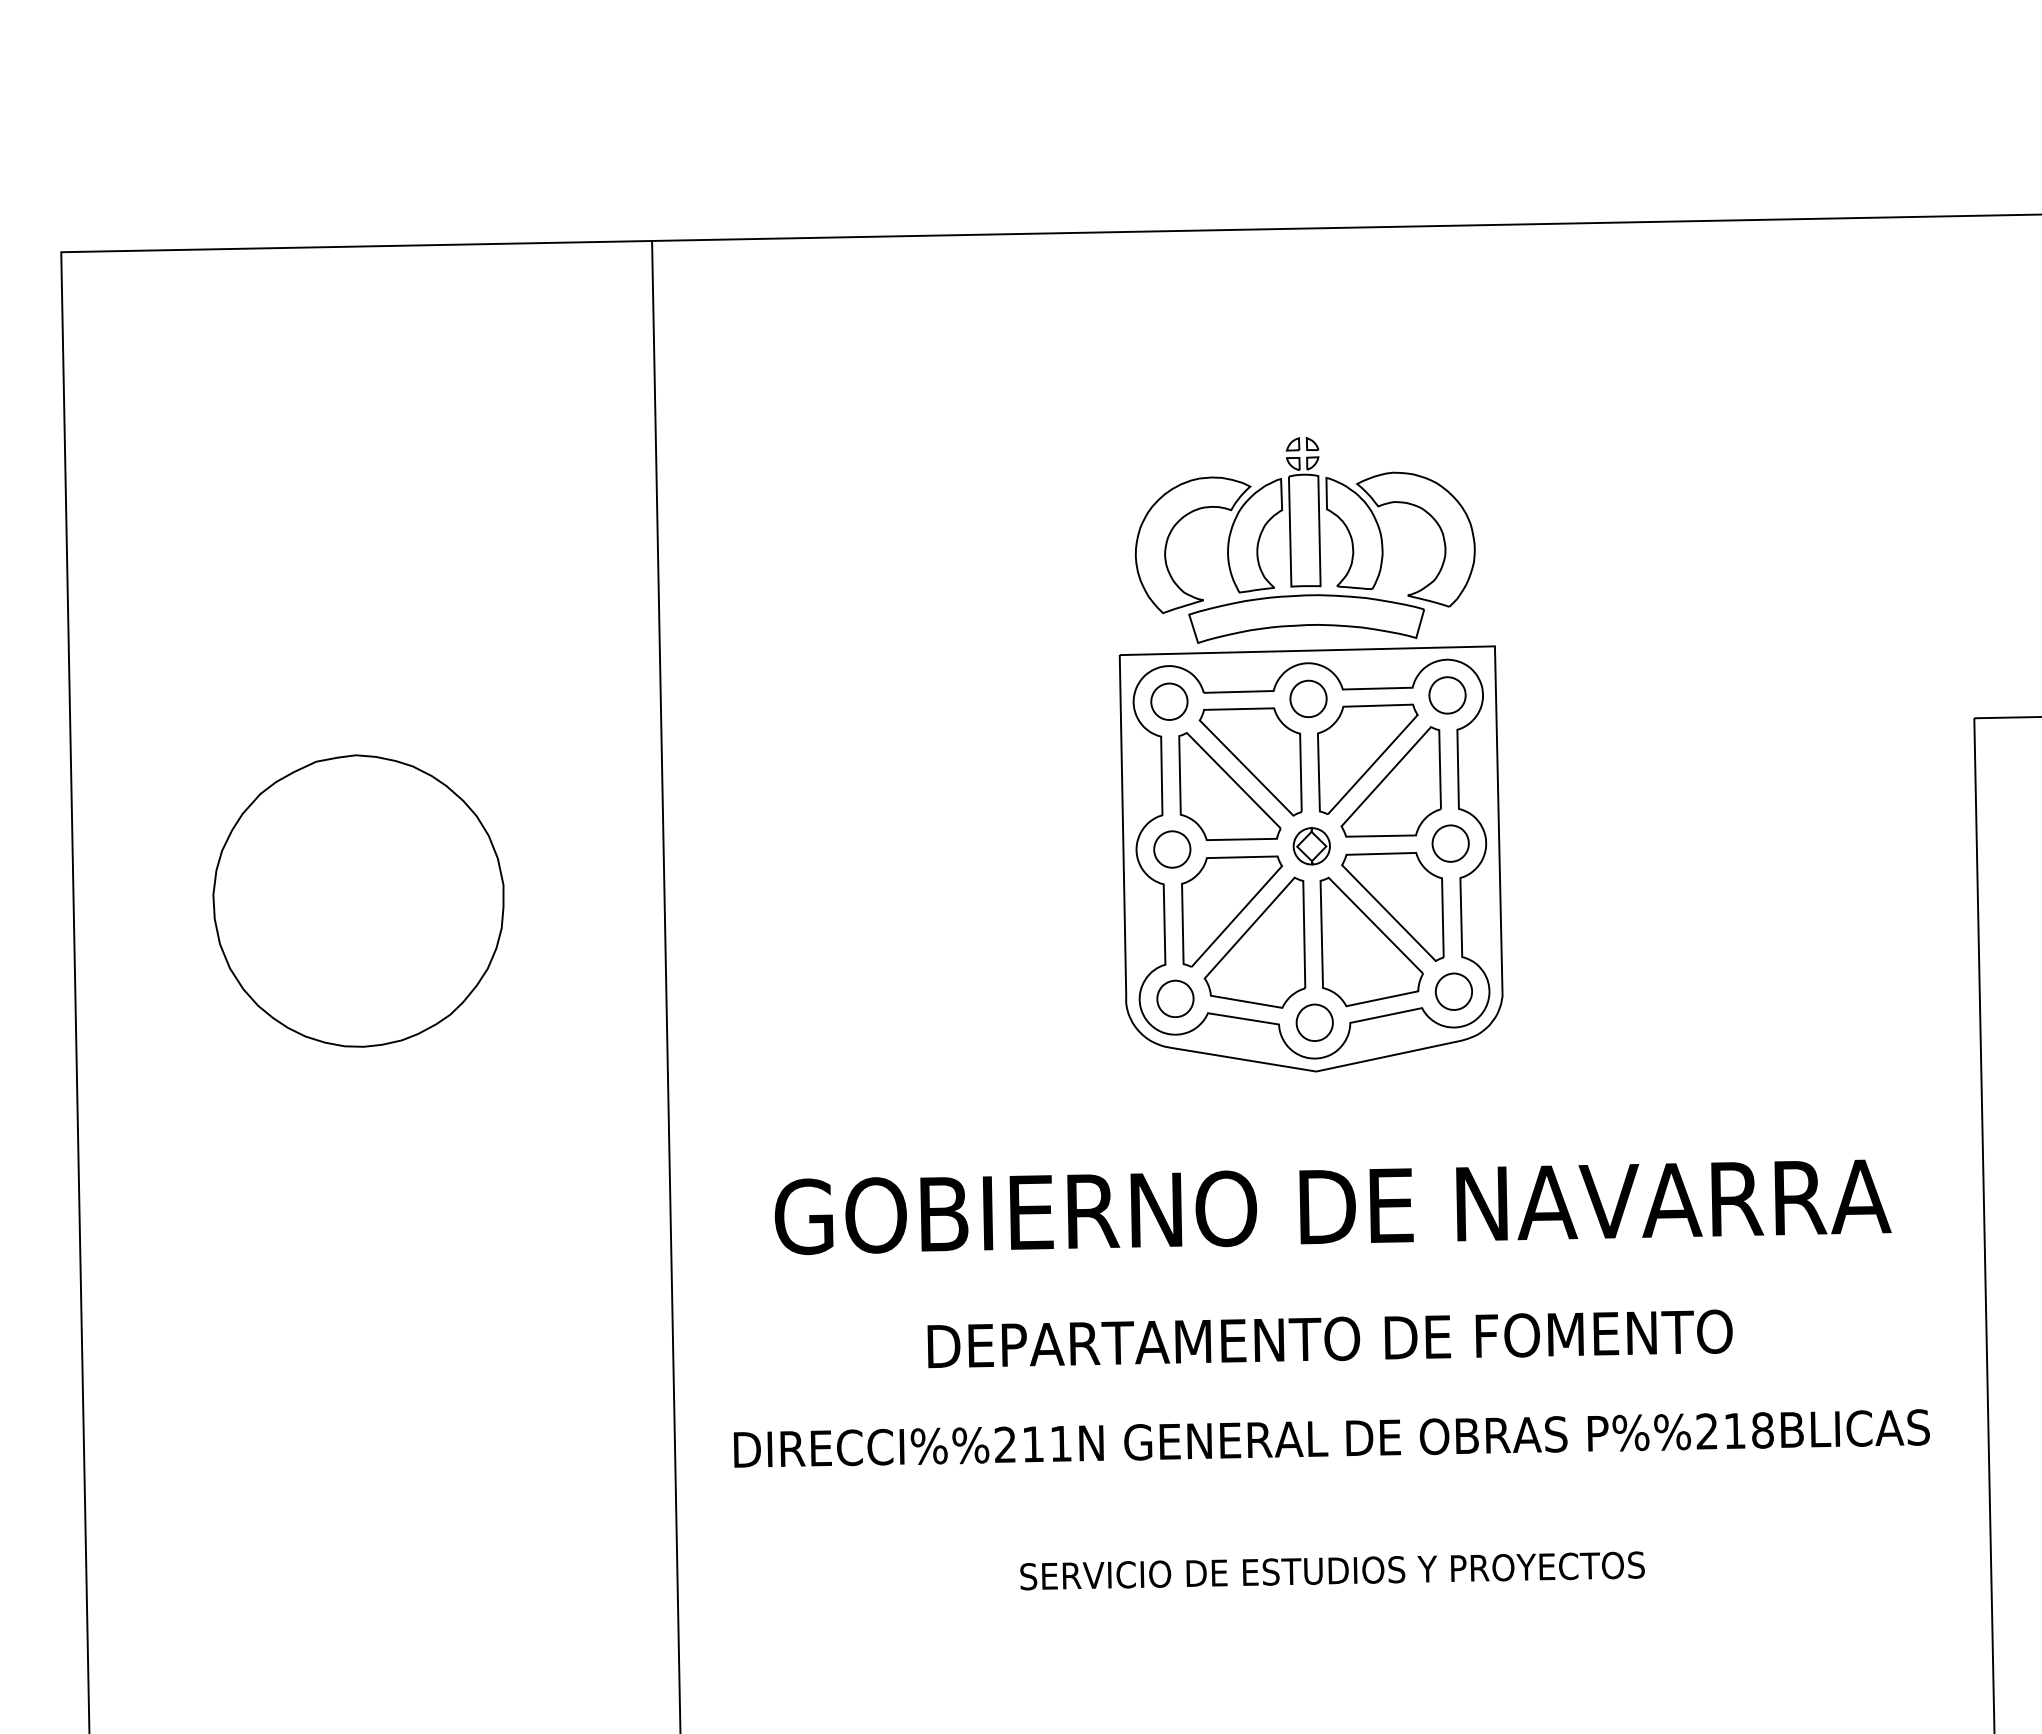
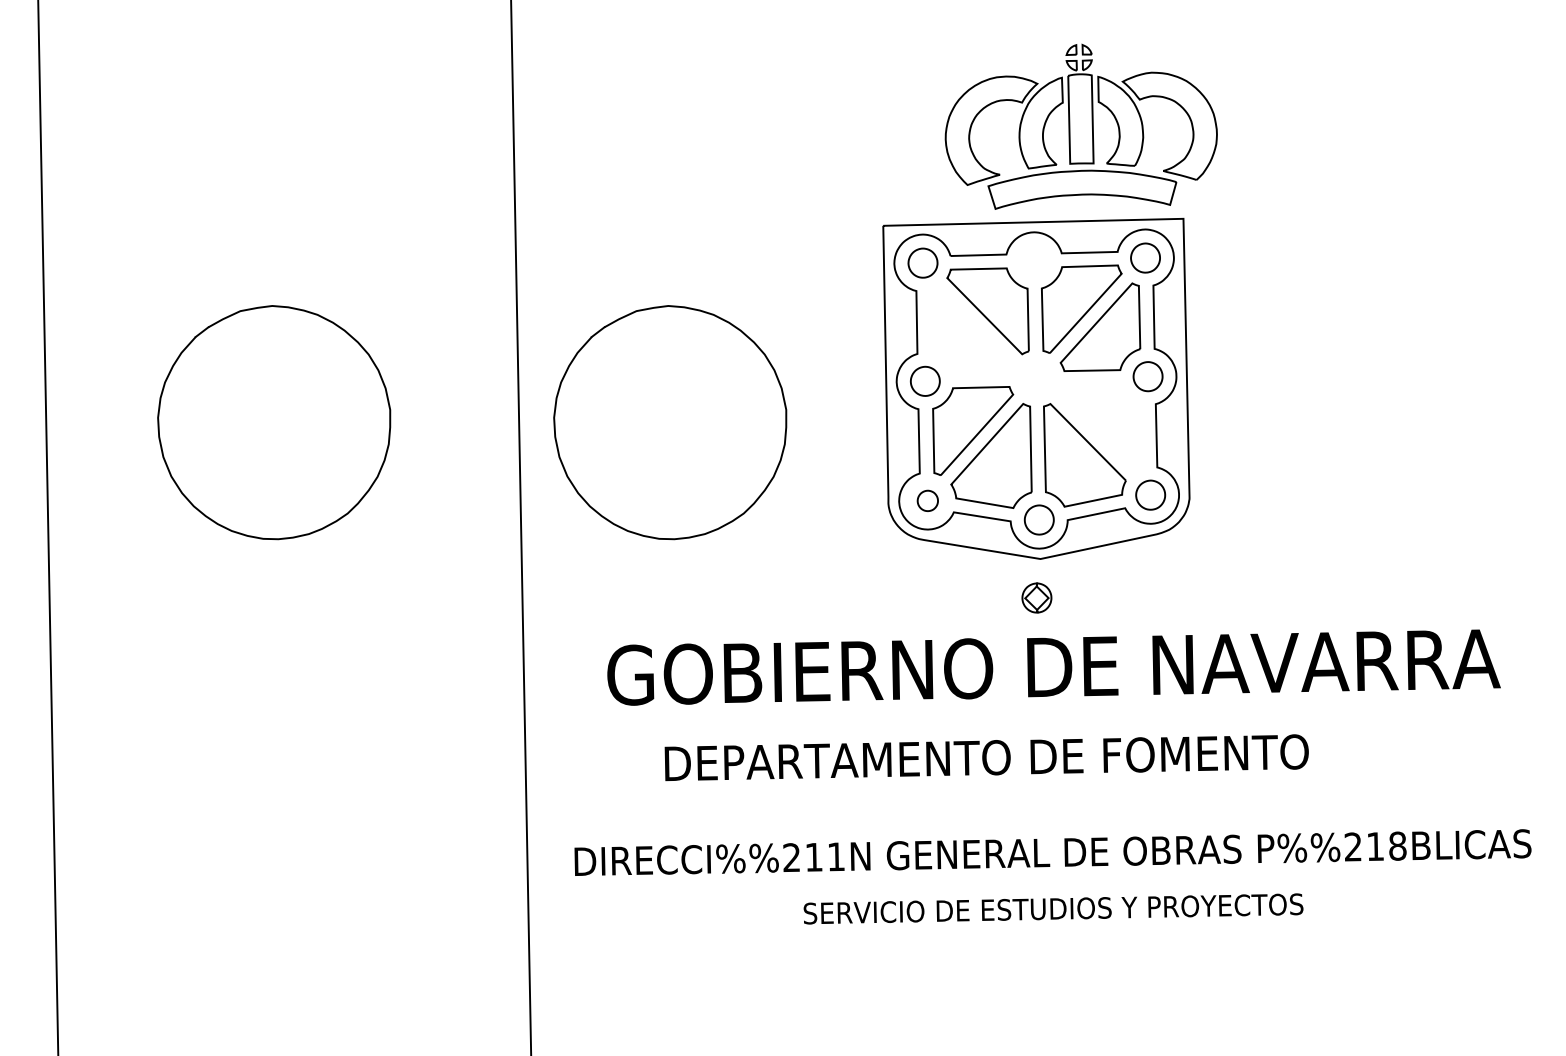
part: (1304, 539) -> (1080, 126), moved
part: (1308, 698) -> (1034, 260), removed
part: (1229, 786) -> (971, 330), removed
part: (1311, 846) -> (1036, 598), moved
part: (853, 900) -> (670, 422), added
part: (1392, 906) -> (1101, 426), removed
part: (1175, 998) -> (927, 500), size x0.7
text: (1329, 1338) -> (986, 757), moved
text: (1332, 1570) -> (1053, 908), moved

